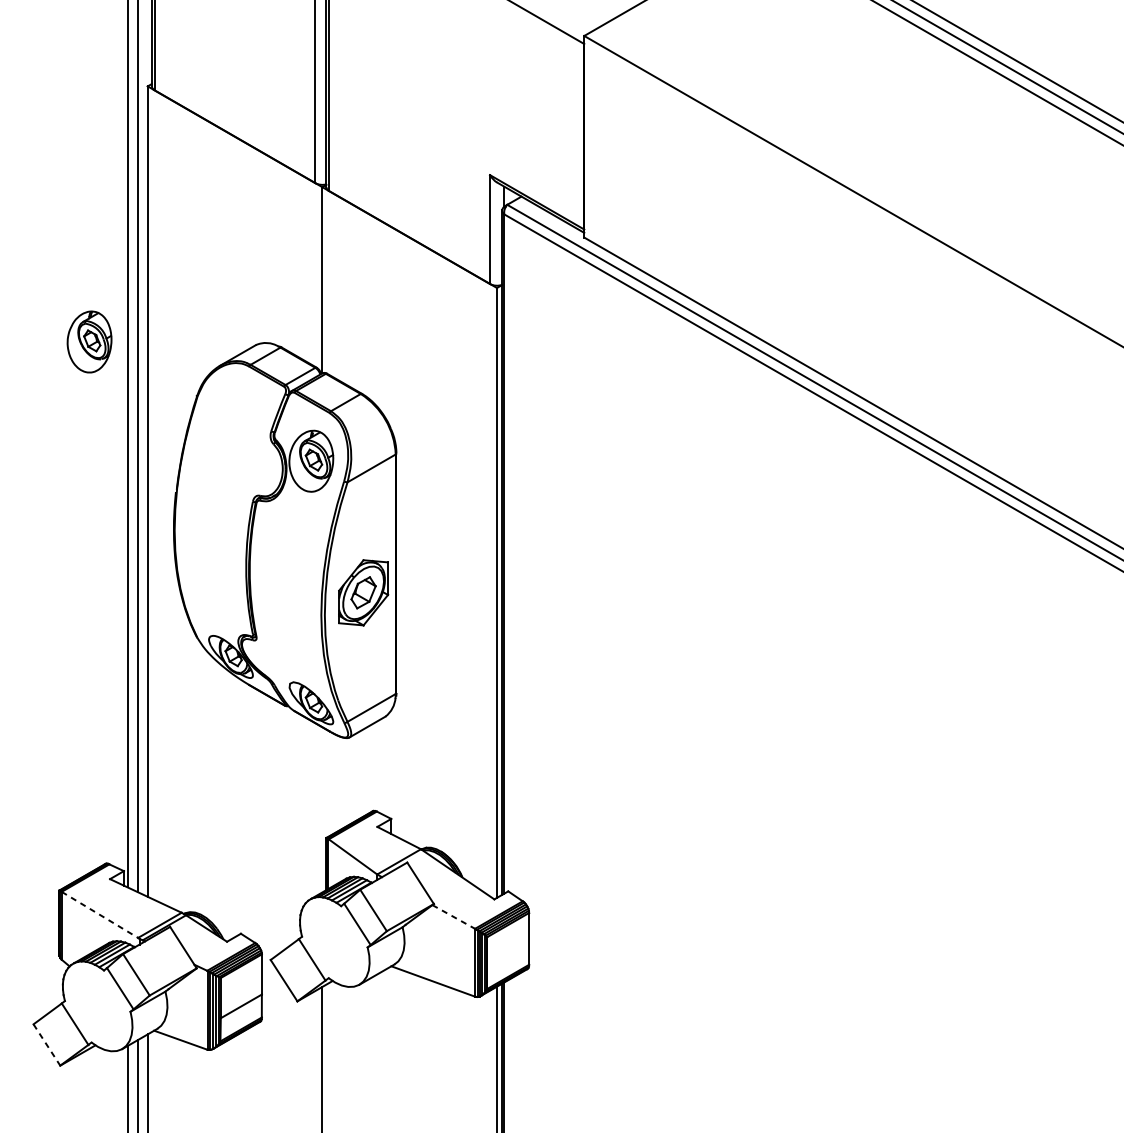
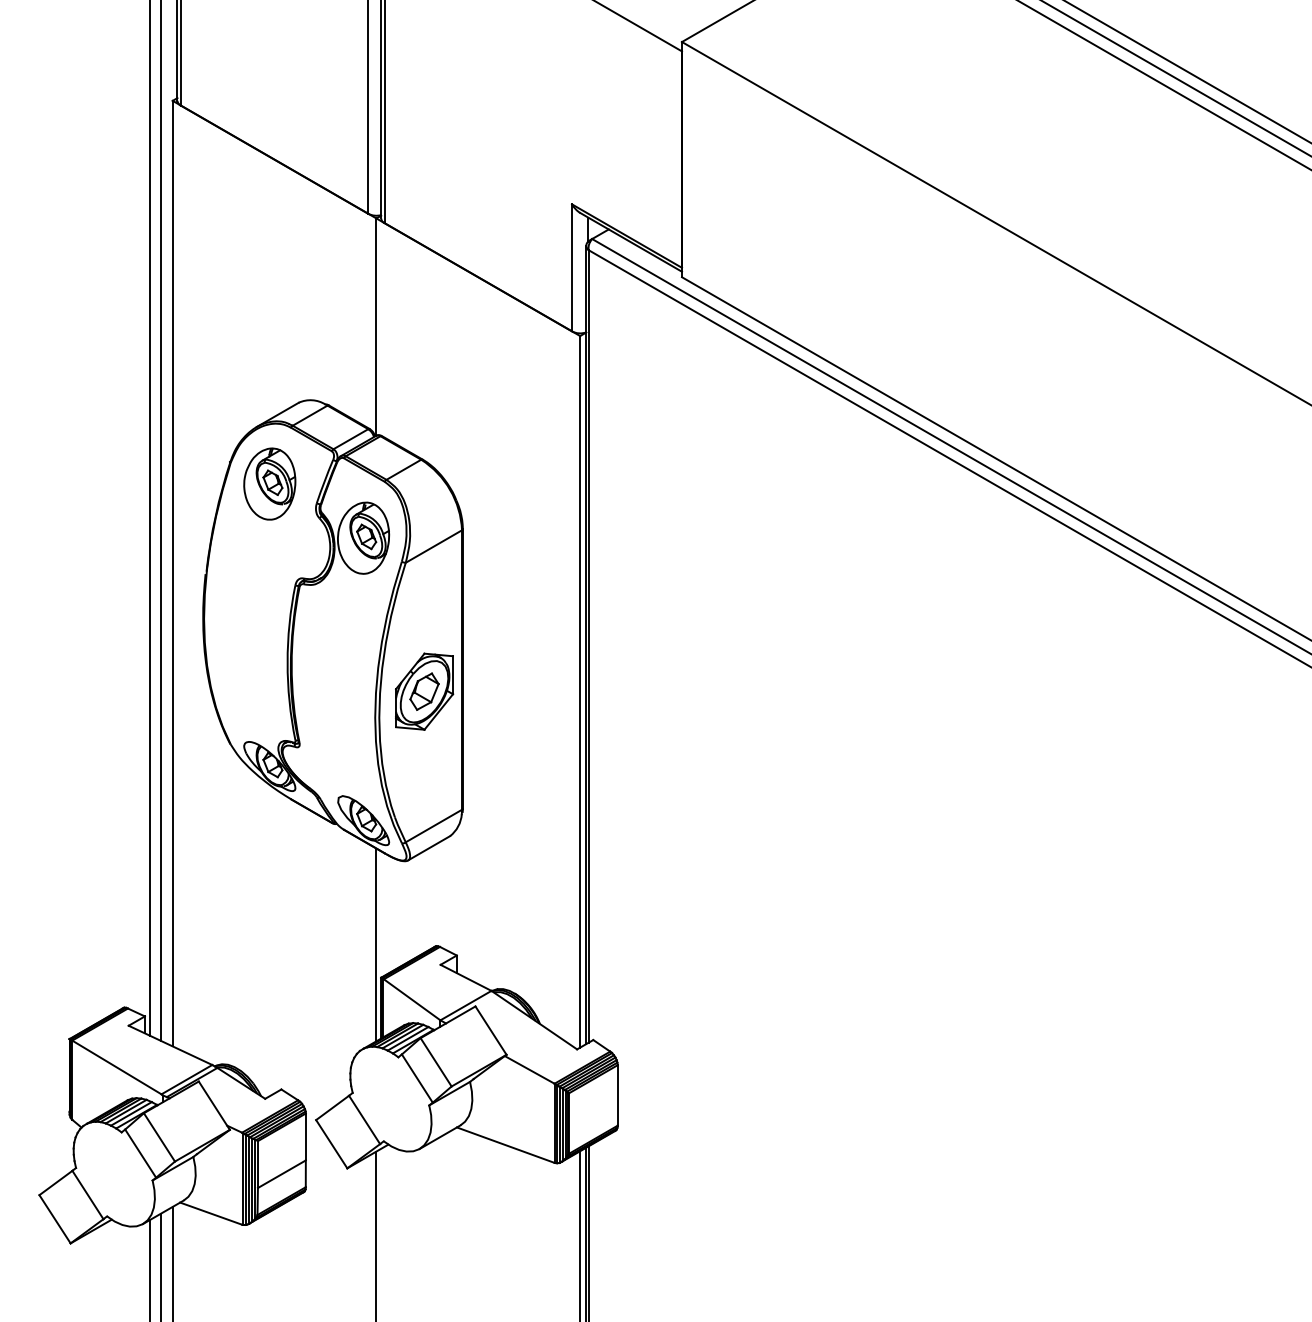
part: (89, 341) -> (269, 483), moved
line: (322, 809) -> (376, 944), added
line: (100, 914) -> (117, 1067), dashed -> solid
line: (454, 917) -> (530, 1070), dashed -> solid
line: (47, 1045) -> (55, 1219), dashed -> solid

